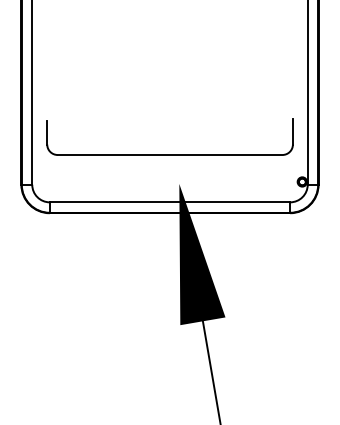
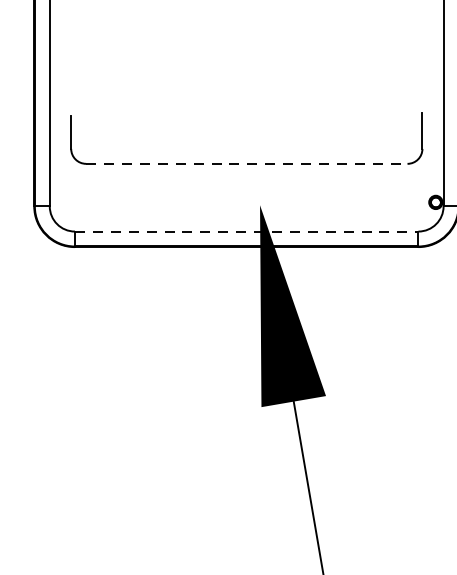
line: (170, 154) -> (247, 163), solid -> dashed
line: (170, 202) -> (247, 231), solid -> dashed

